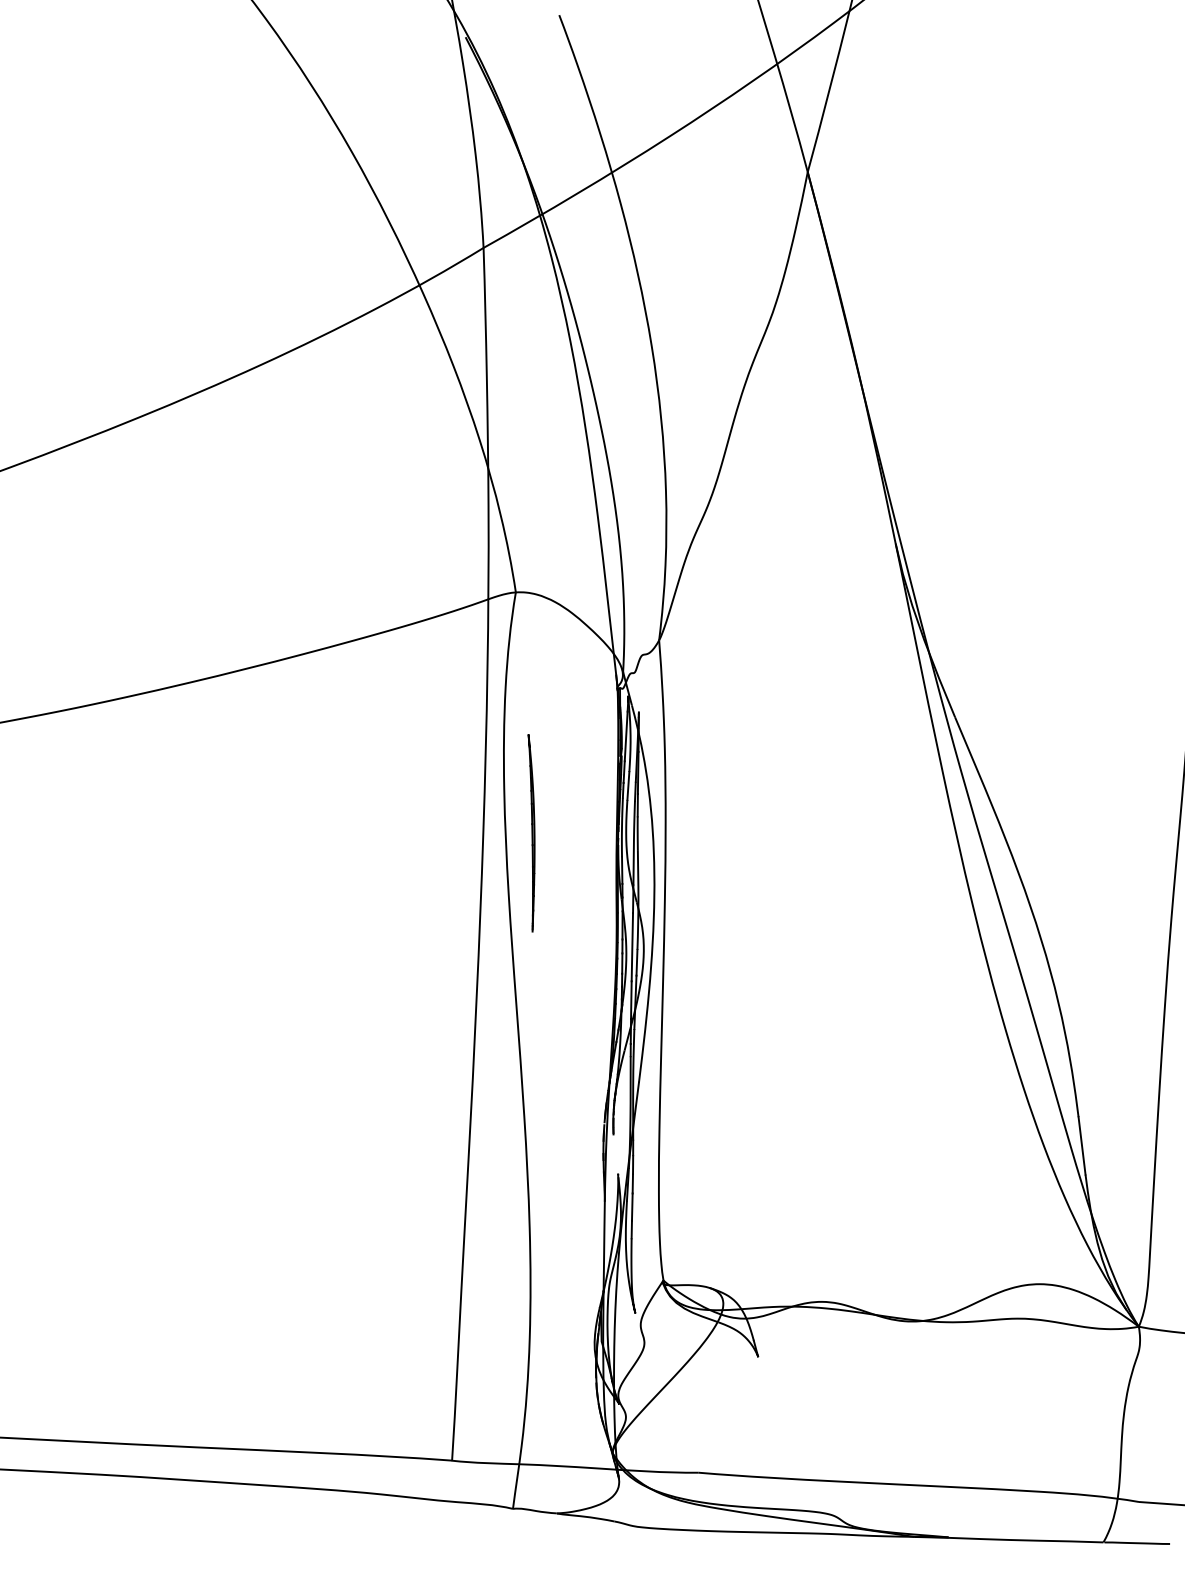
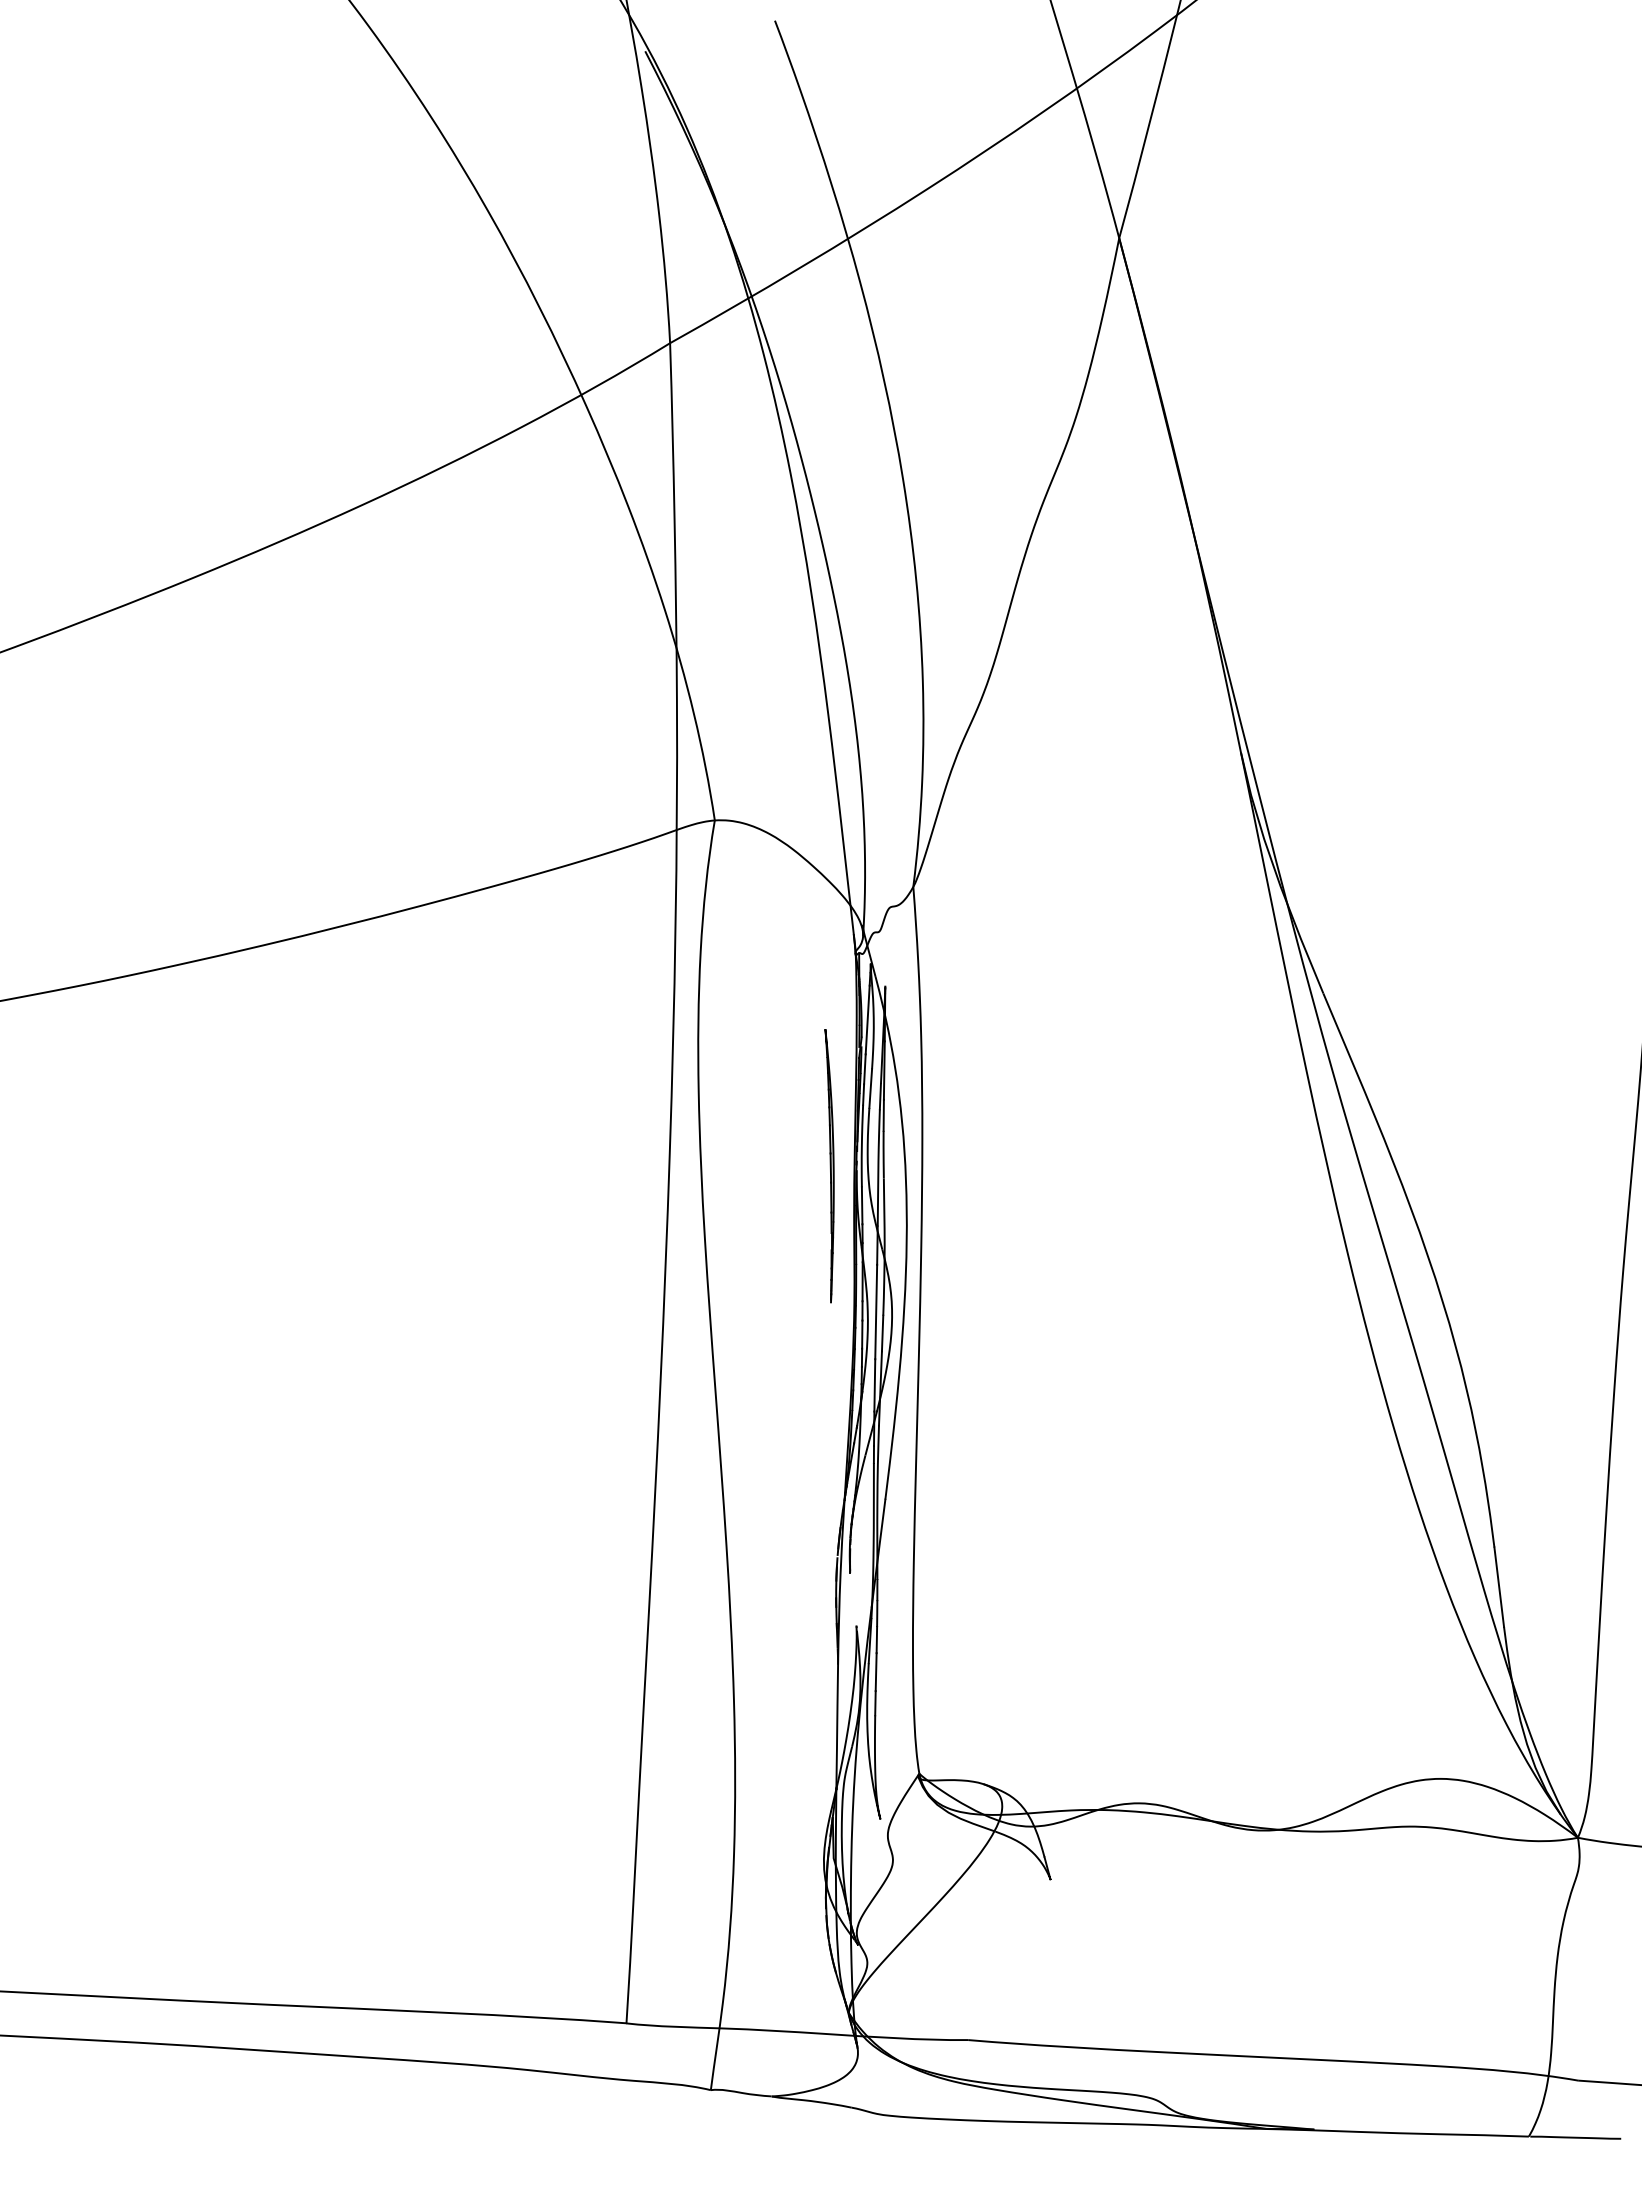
part: (531, 833) -> (829, 1166), moved

